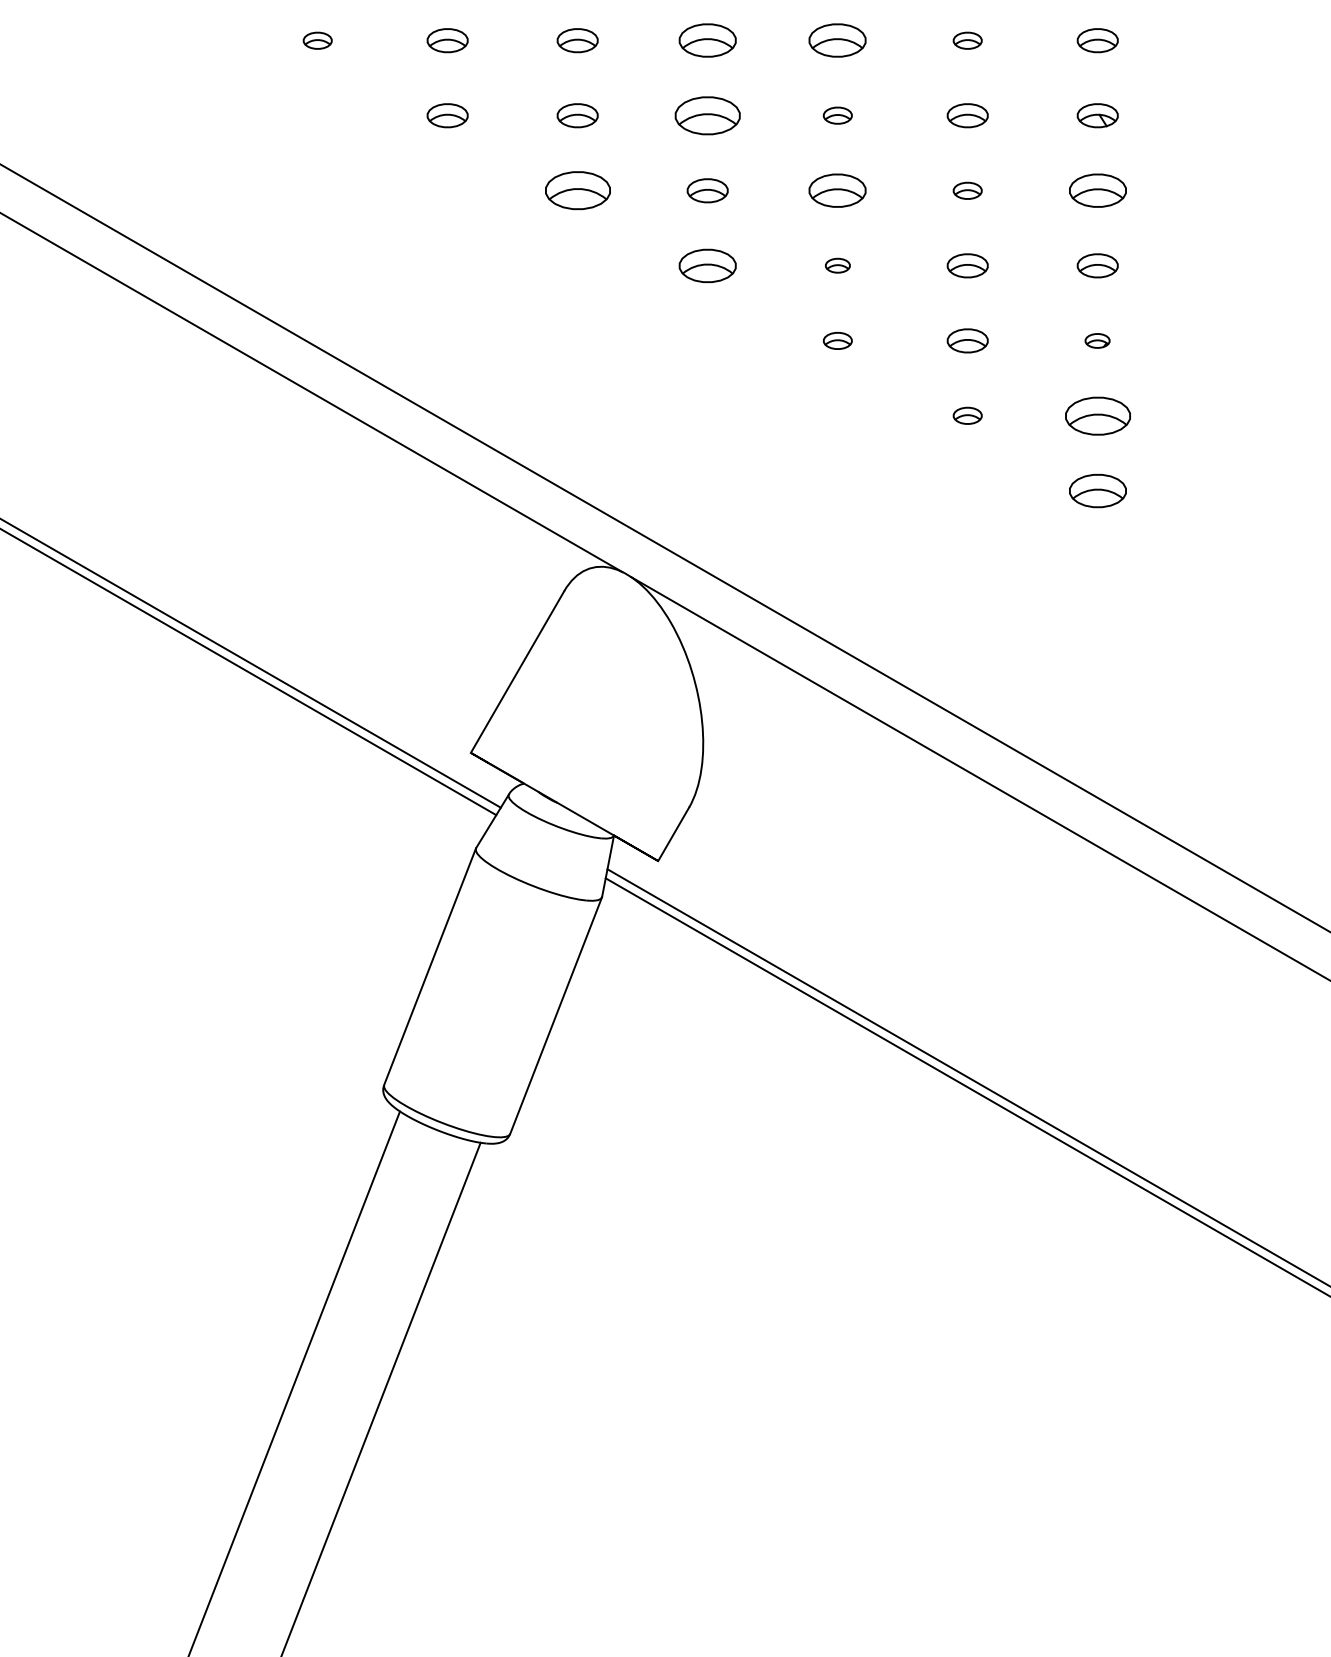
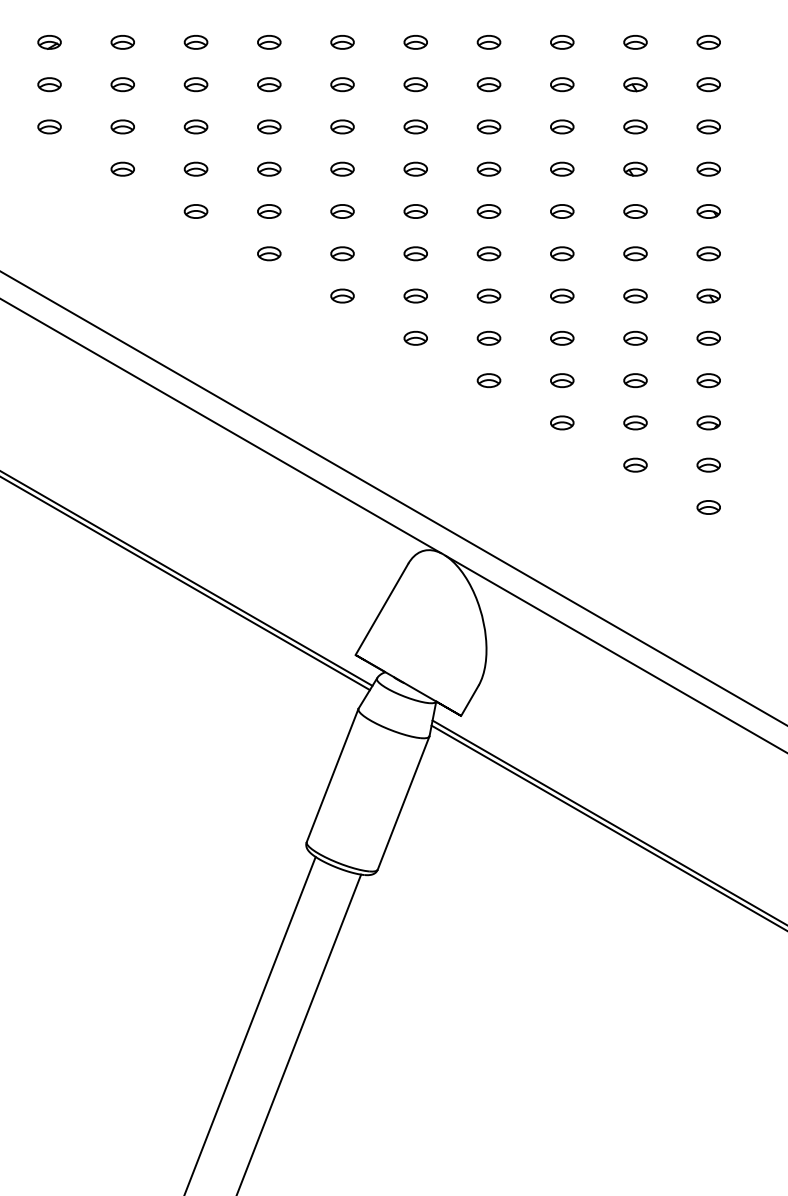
part: (317, 40) -> (269, 253), size x1.43
part: (706, 40) -> (488, 253), size x0.71
part: (838, 40) -> (562, 253), size x0.71
part: (967, 40) -> (635, 253), size x1.43
part: (706, 114) -> (488, 295), size x0.62
part: (838, 114) -> (562, 295), size x1.43
part: (577, 191) -> (415, 338), size x0.62
part: (838, 191) -> (562, 338), size x0.71
part: (967, 191) -> (635, 338), size x1.43
part: (1097, 191) -> (708, 338), size x0.71
part: (706, 265) -> (488, 380), size x0.71
part: (838, 265) -> (562, 380), size x1.67
part: (838, 340) -> (562, 422), size x1.43
part: (1097, 340) -> (708, 422), size x1.67
part: (967, 414) -> (635, 464), size x1.43
part: (1097, 414) -> (708, 464), size x0.62
part: (1097, 491) -> (708, 507), size x0.71

